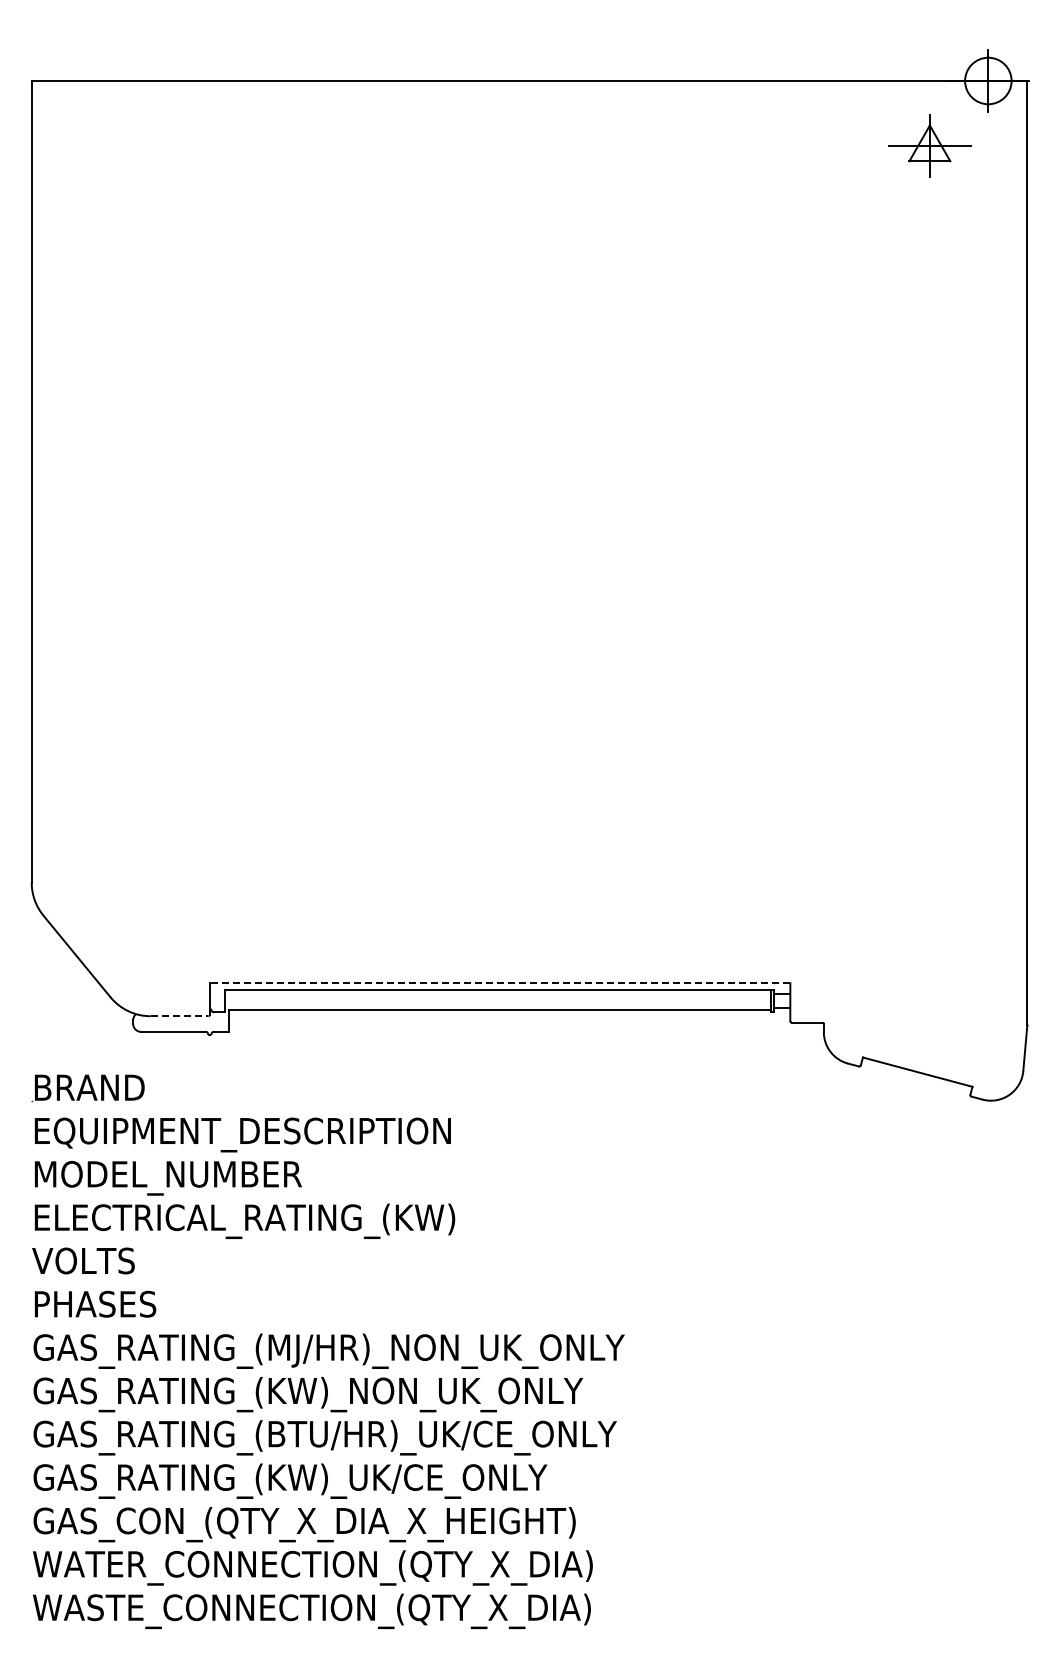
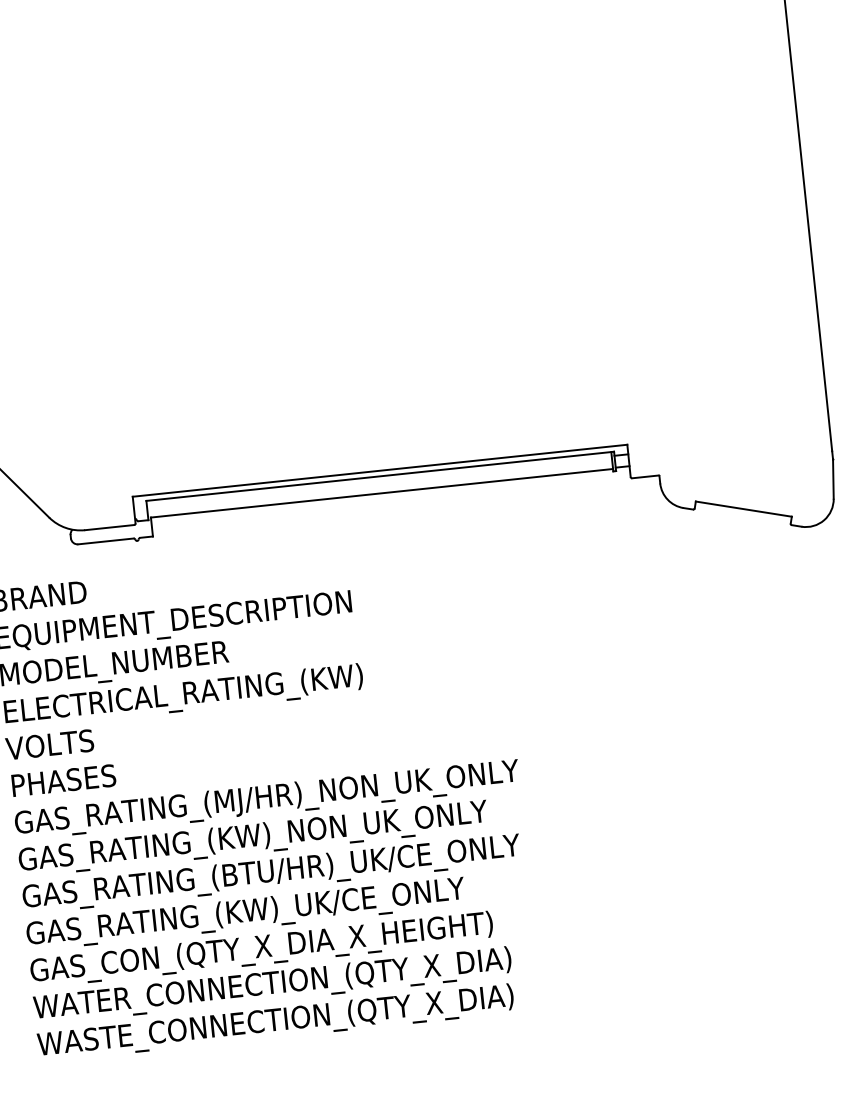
line: (499, 983) -> (379, 471), dashed -> solid
line: (179, 1016) -> (109, 527), dashed -> solid

